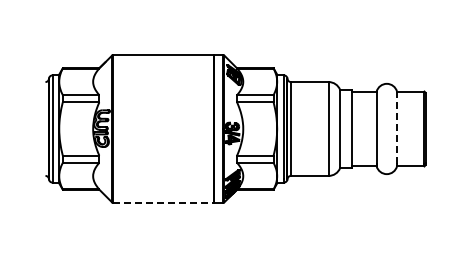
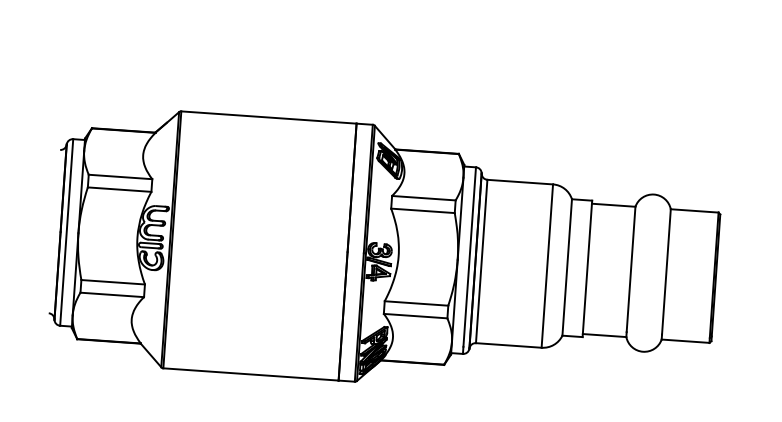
line: (397, 127) -> (667, 271), dashed -> solid
line: (164, 202) -> (252, 374), dashed -> solid

